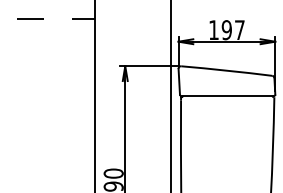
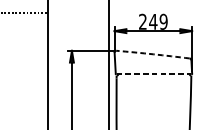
text: (226, 30) -> (153, 22), 197 -> 249
arc: (226, 70) -> (153, 54), solid -> dashed
line: (227, 95) -> (153, 74), solid -> dashed

